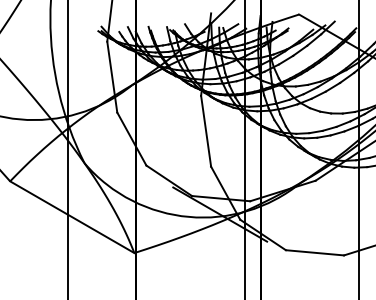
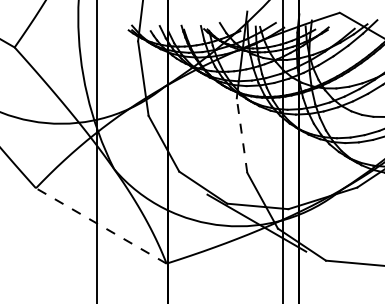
line: (206, 131) -> (242, 135), solid -> dashed
line: (72, 217) -> (101, 226), solid -> dashed

